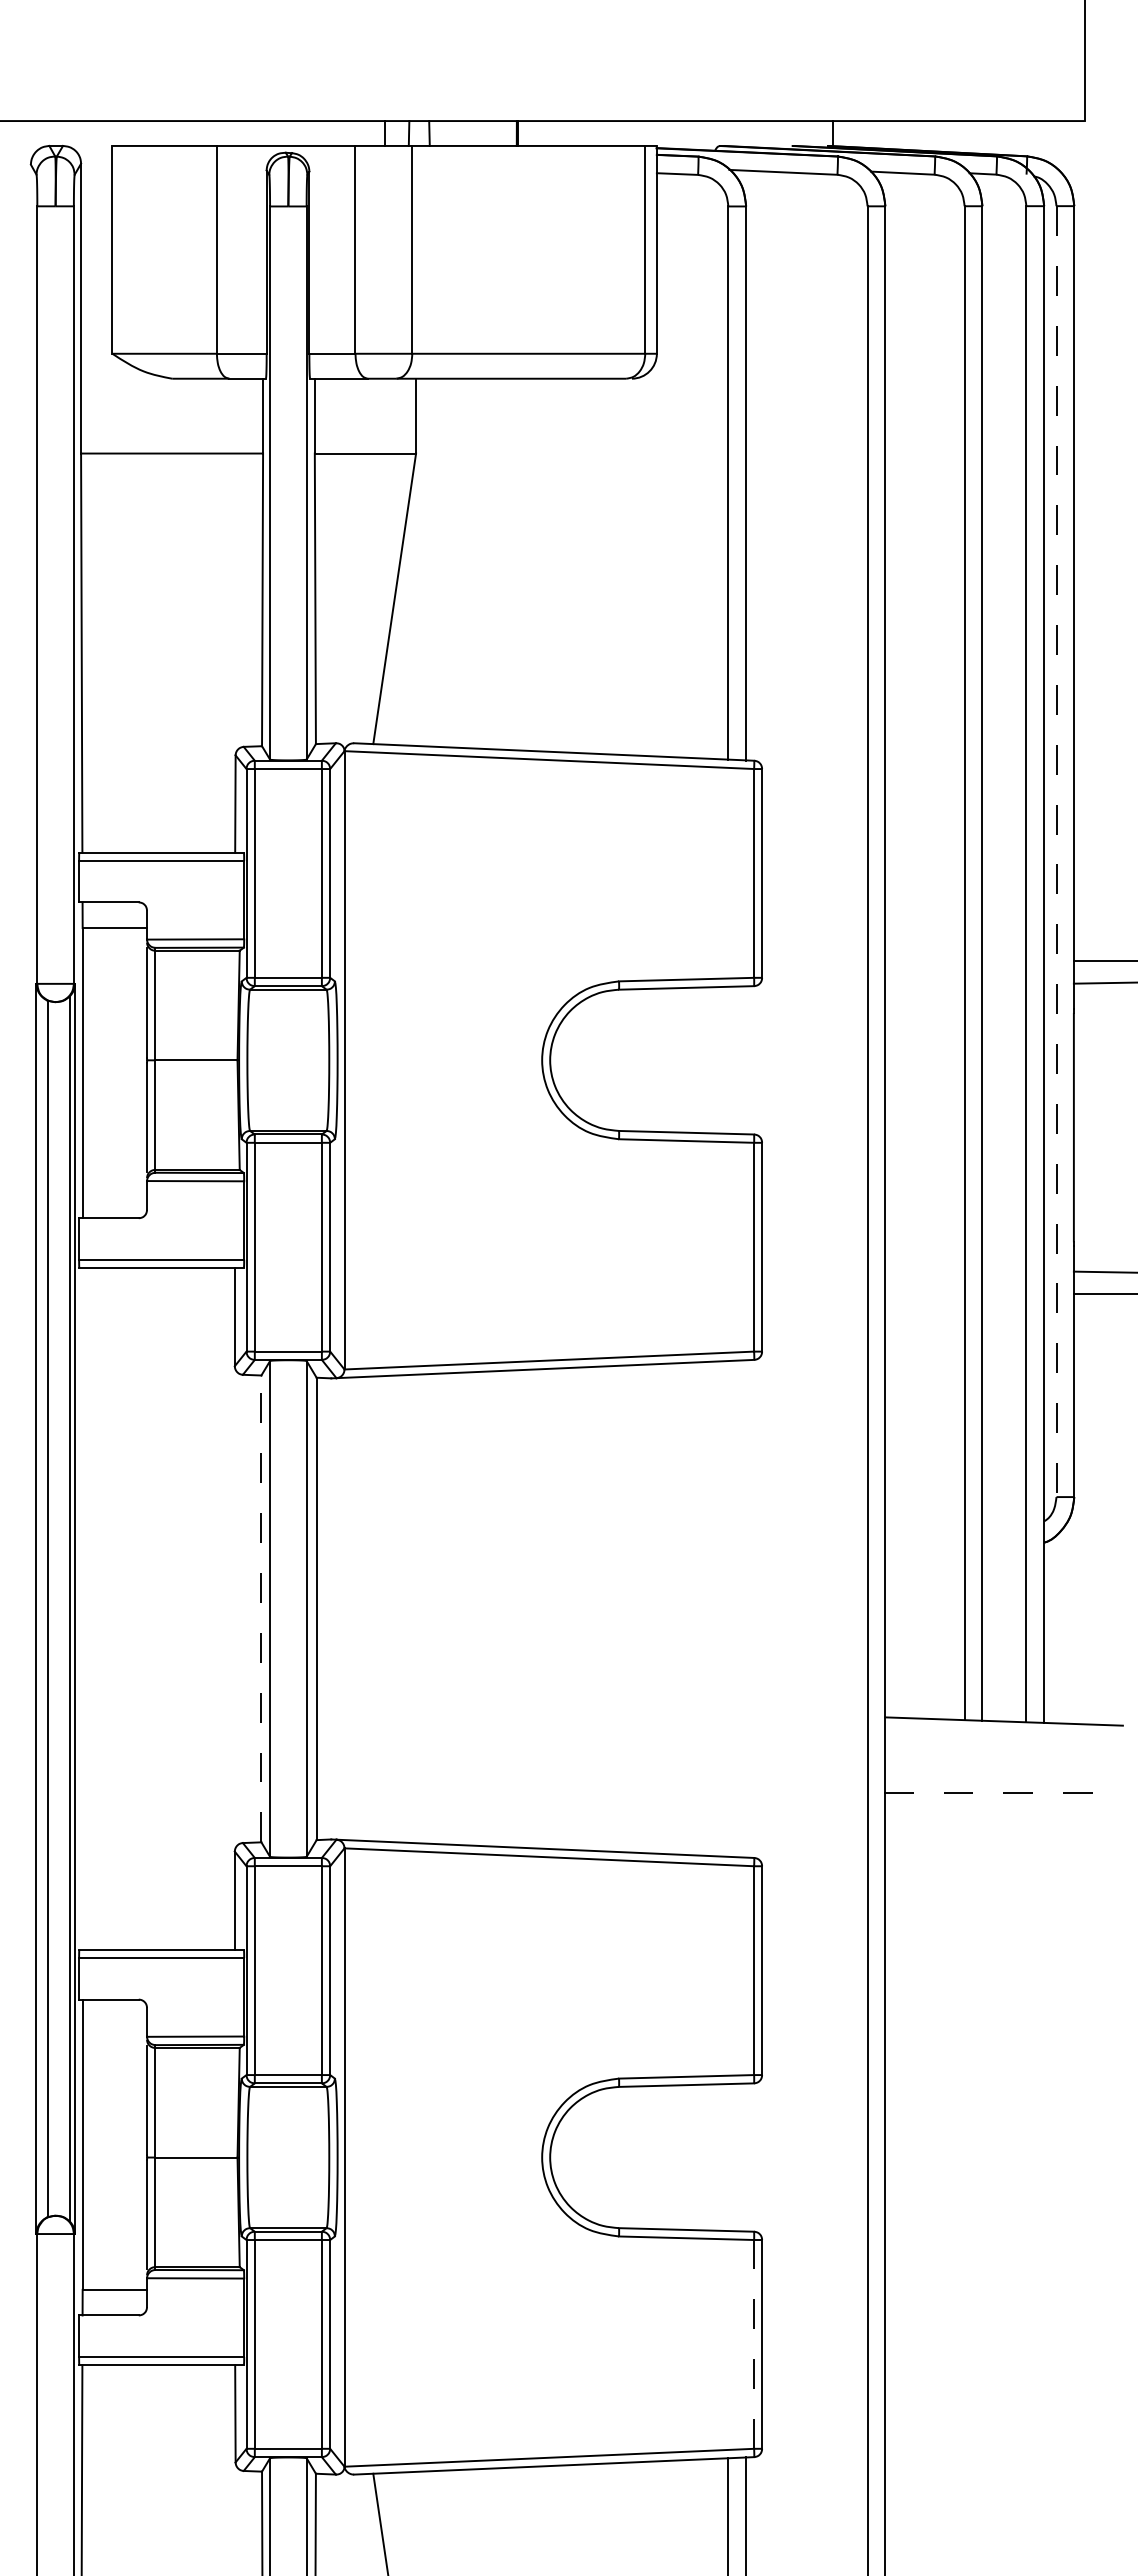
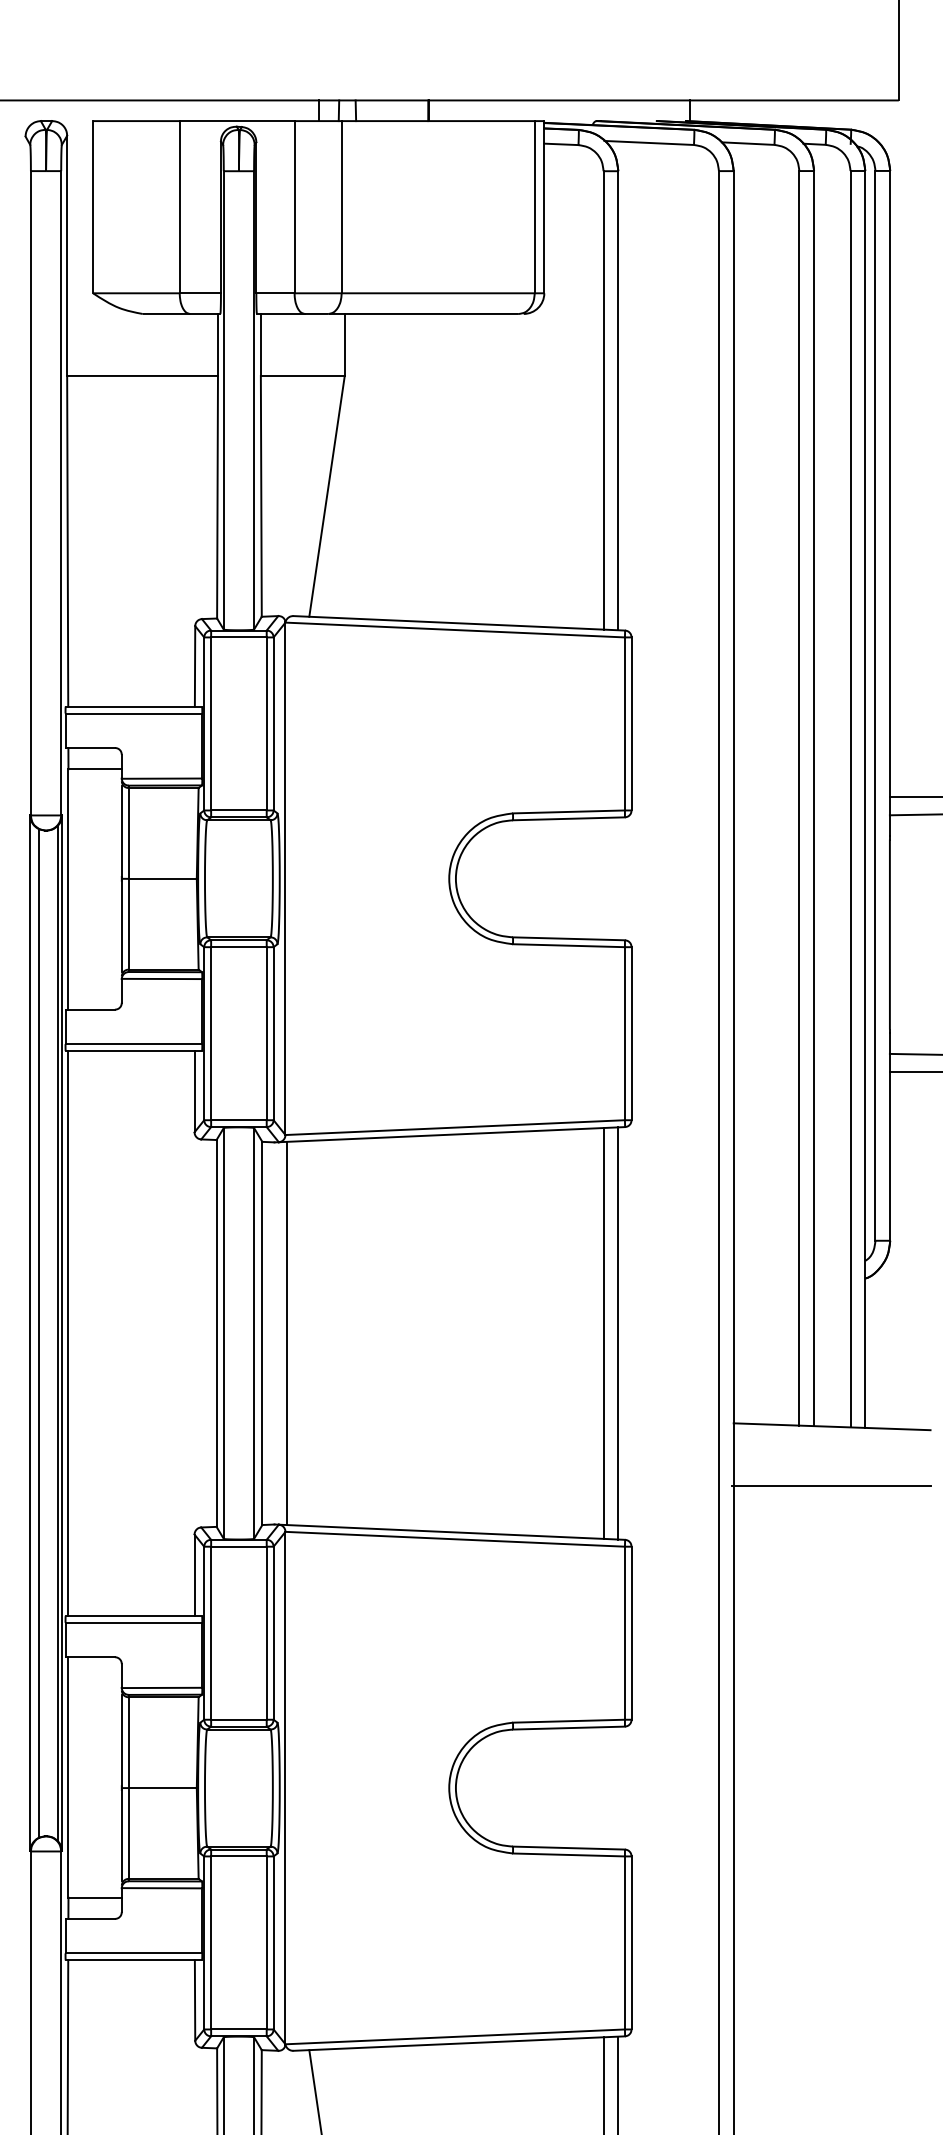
line: (1056, 852) -> (875, 706), dashed -> solid
line: (82, 1608) -> (68, 1333), added
line: (261, 1608) -> (216, 1333), dashed -> solid
line: (345, 1608) -> (286, 1333), added
line: (728, 1608) -> (603, 1333), added
line: (746, 1608) -> (618, 1333), added
line: (1003, 1792) -> (831, 1485), dashed -> solid
line: (754, 2343) -> (625, 1942), dashed -> solid

